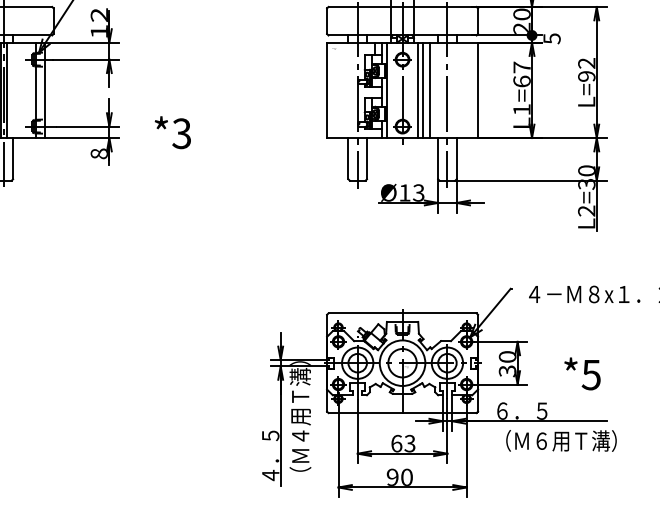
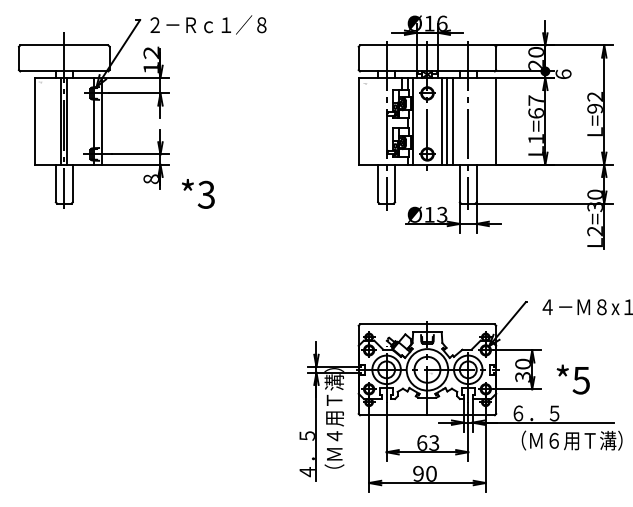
text: (551, 38) -> (563, 74), 5 -> 6
text: (173, 132) -> (198, 193), moved
text: (581, 373) -> (572, 379), moved

